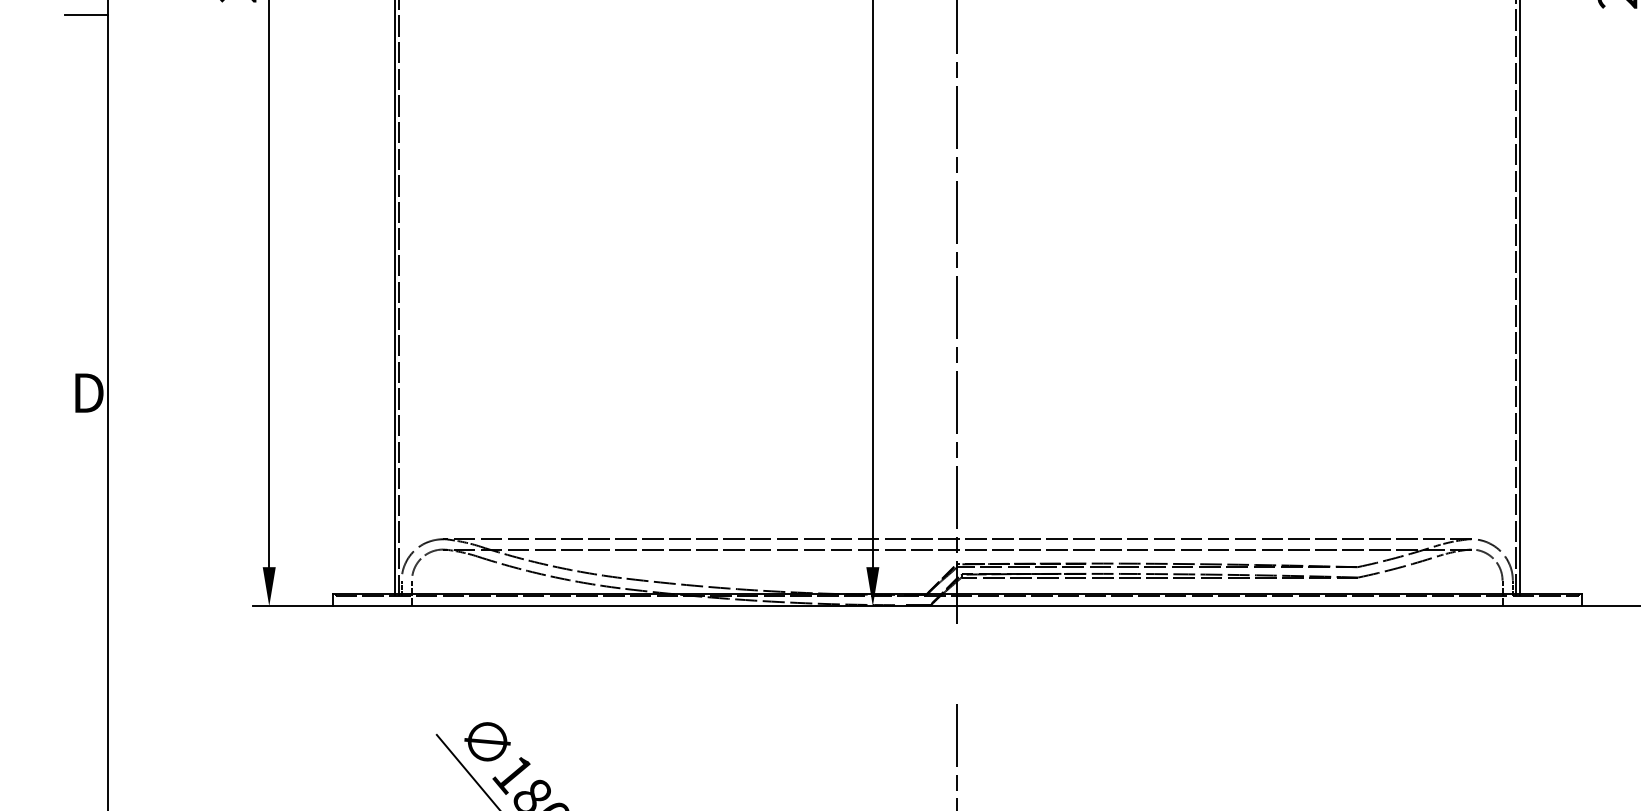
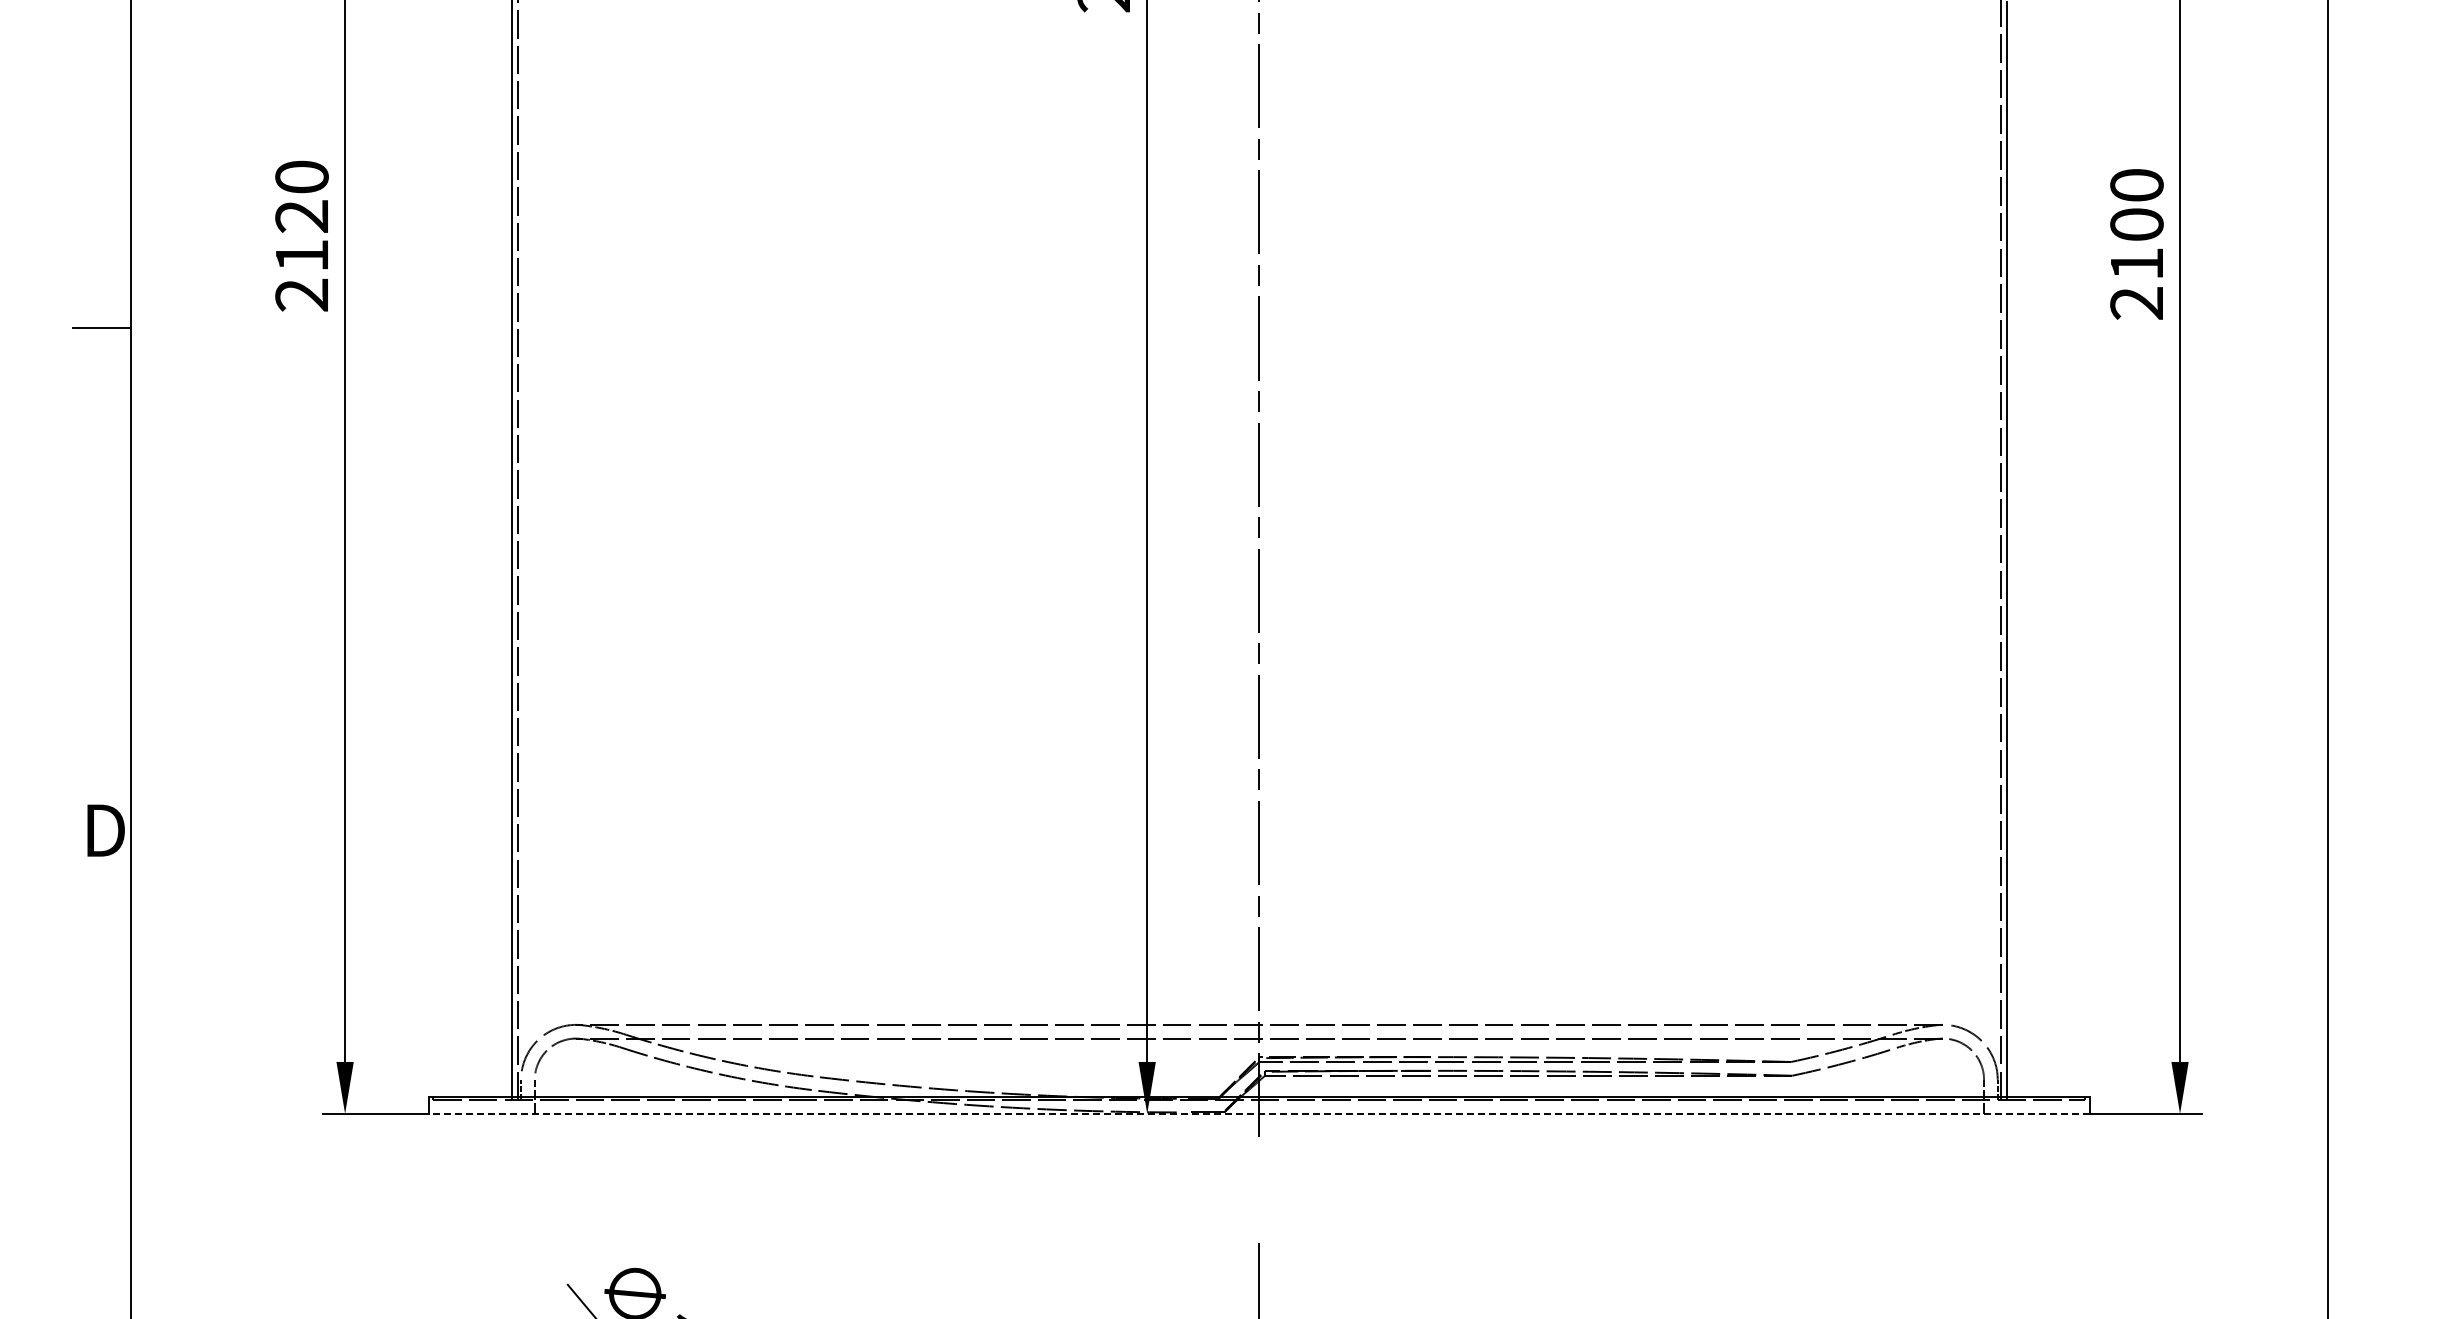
line: (956, 605) -> (1258, 1113), solid -> dashed

